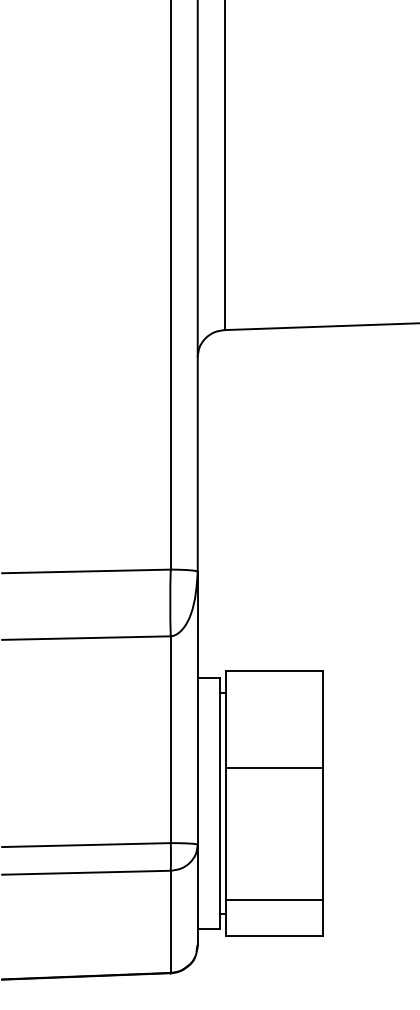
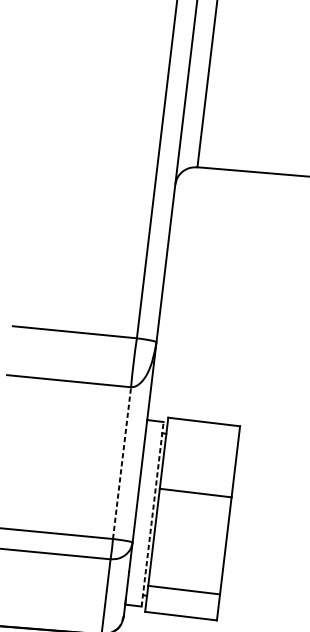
line: (170, 739) -> (121, 462), solid -> dashed
line: (220, 803) -> (152, 514), solid -> dashed

